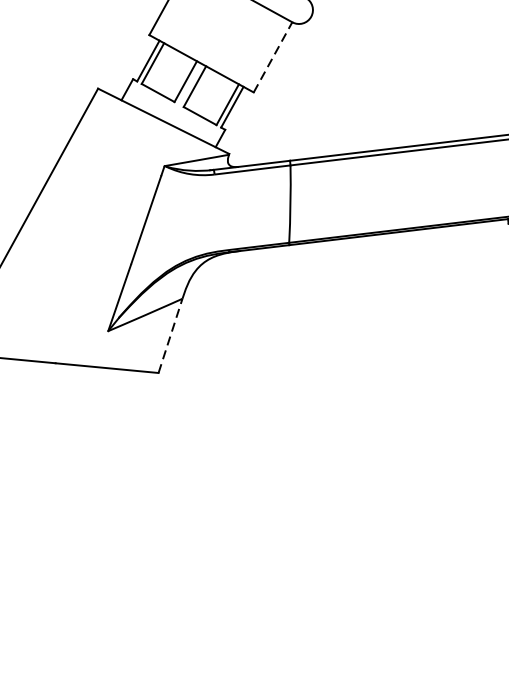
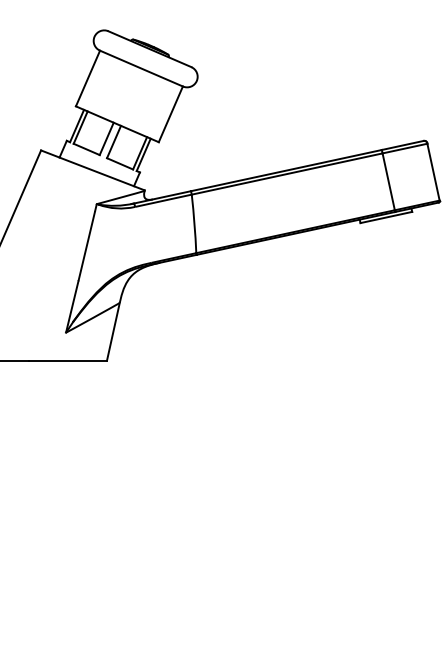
line: (273, 56) -> (171, 113), dashed -> solid
line: (170, 335) -> (113, 331), dashed -> solid

